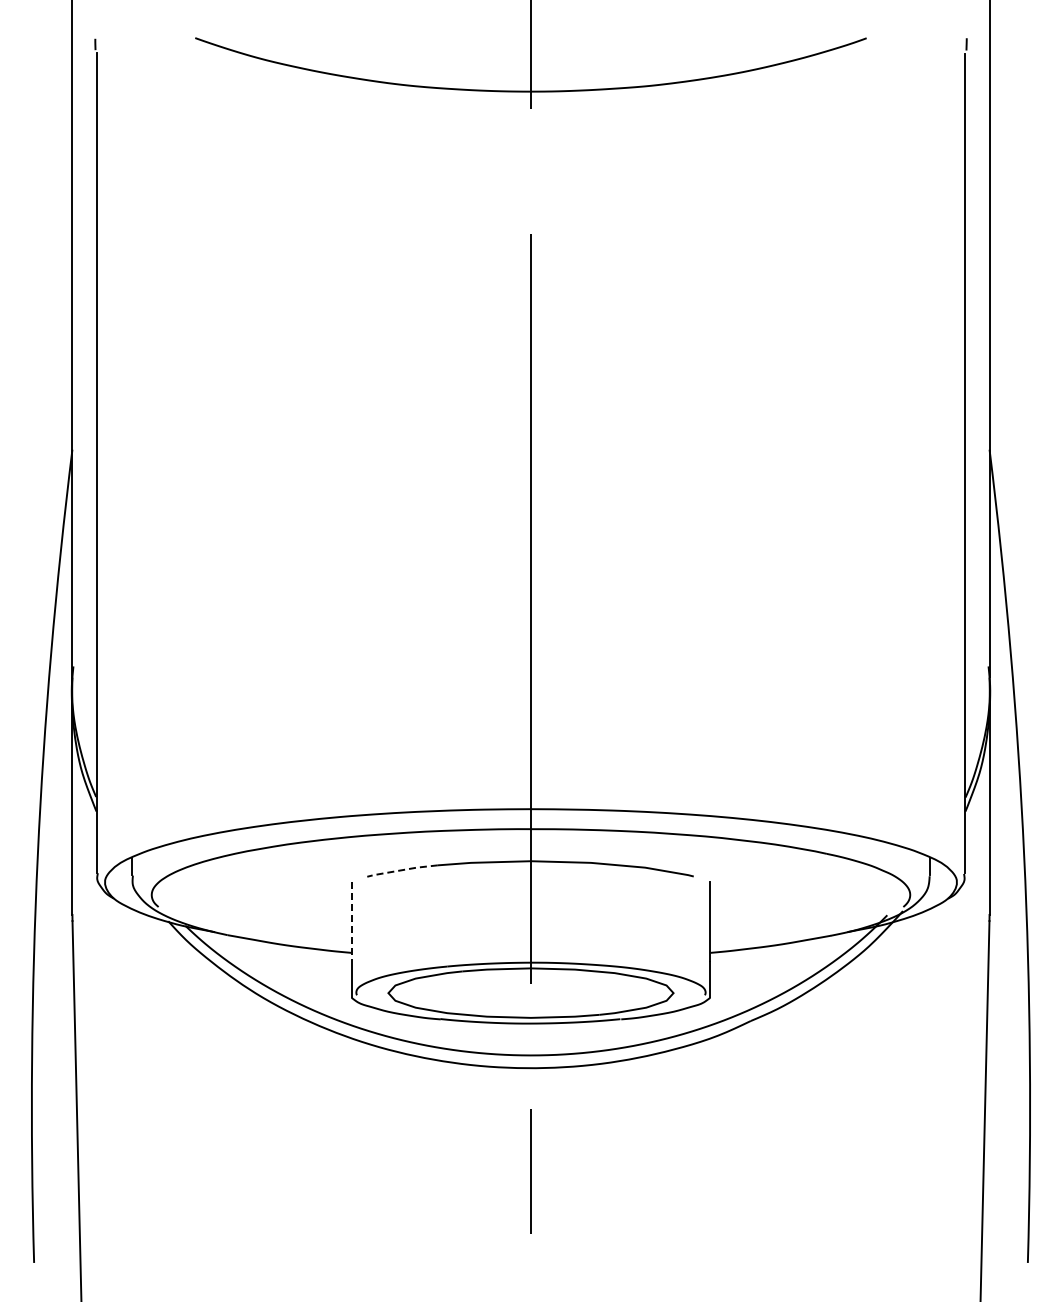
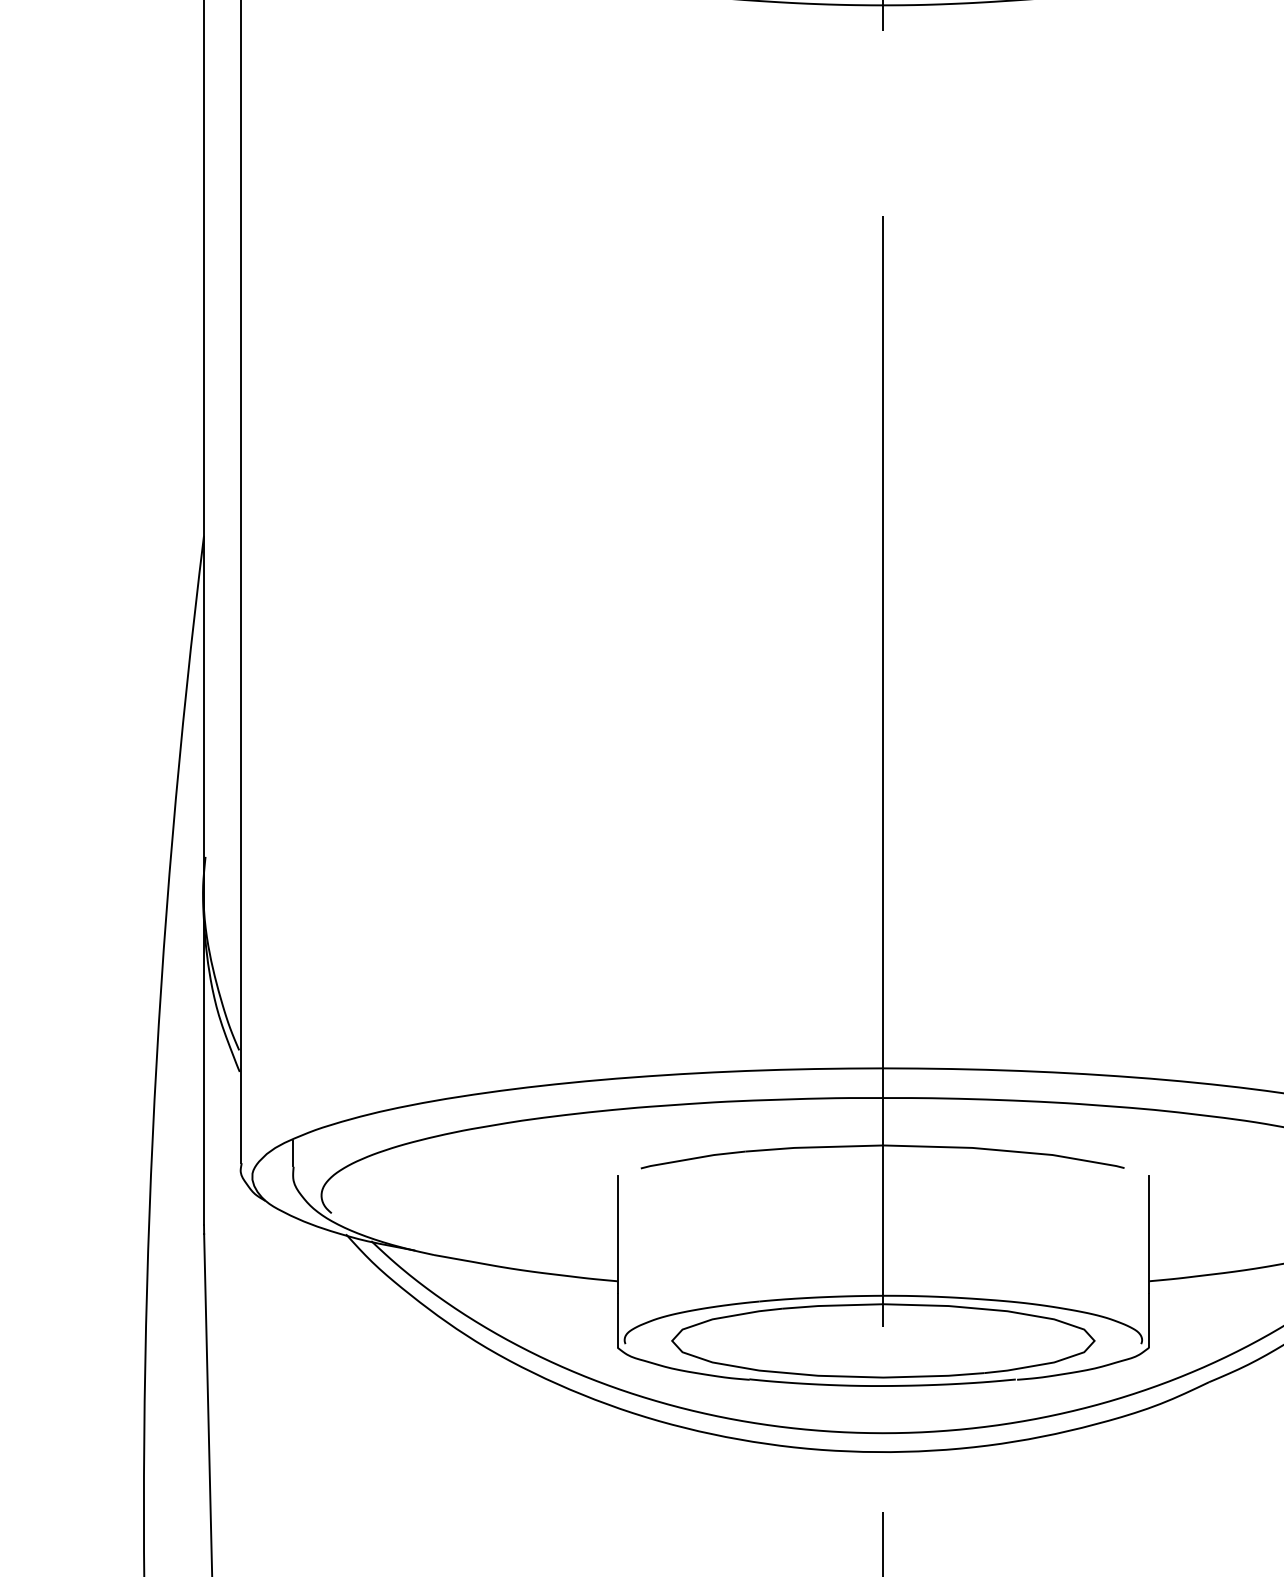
line: (402, 870) -> (693, 1159), dashed -> solid
line: (351, 921) -> (617, 1234), dashed -> solid

